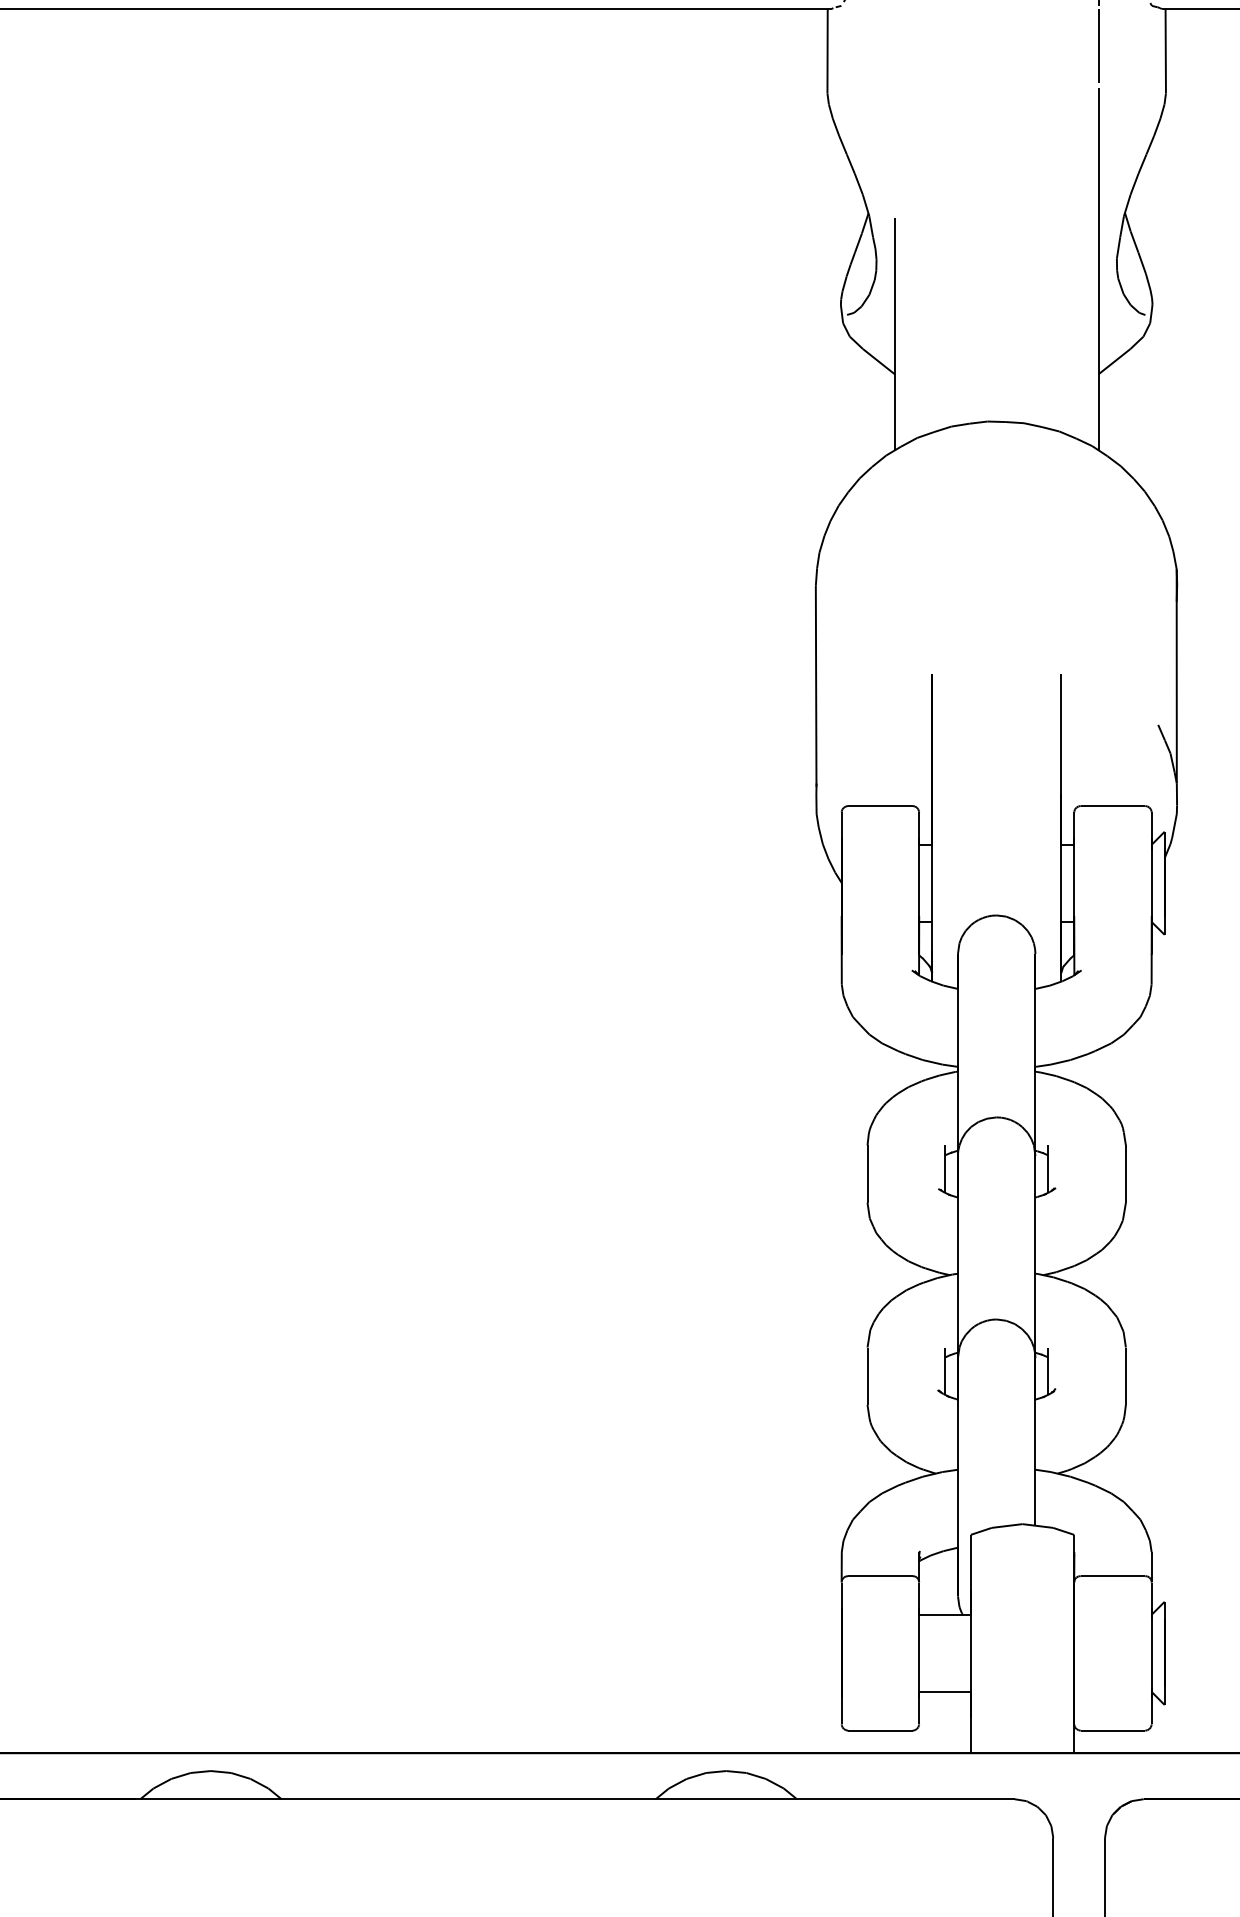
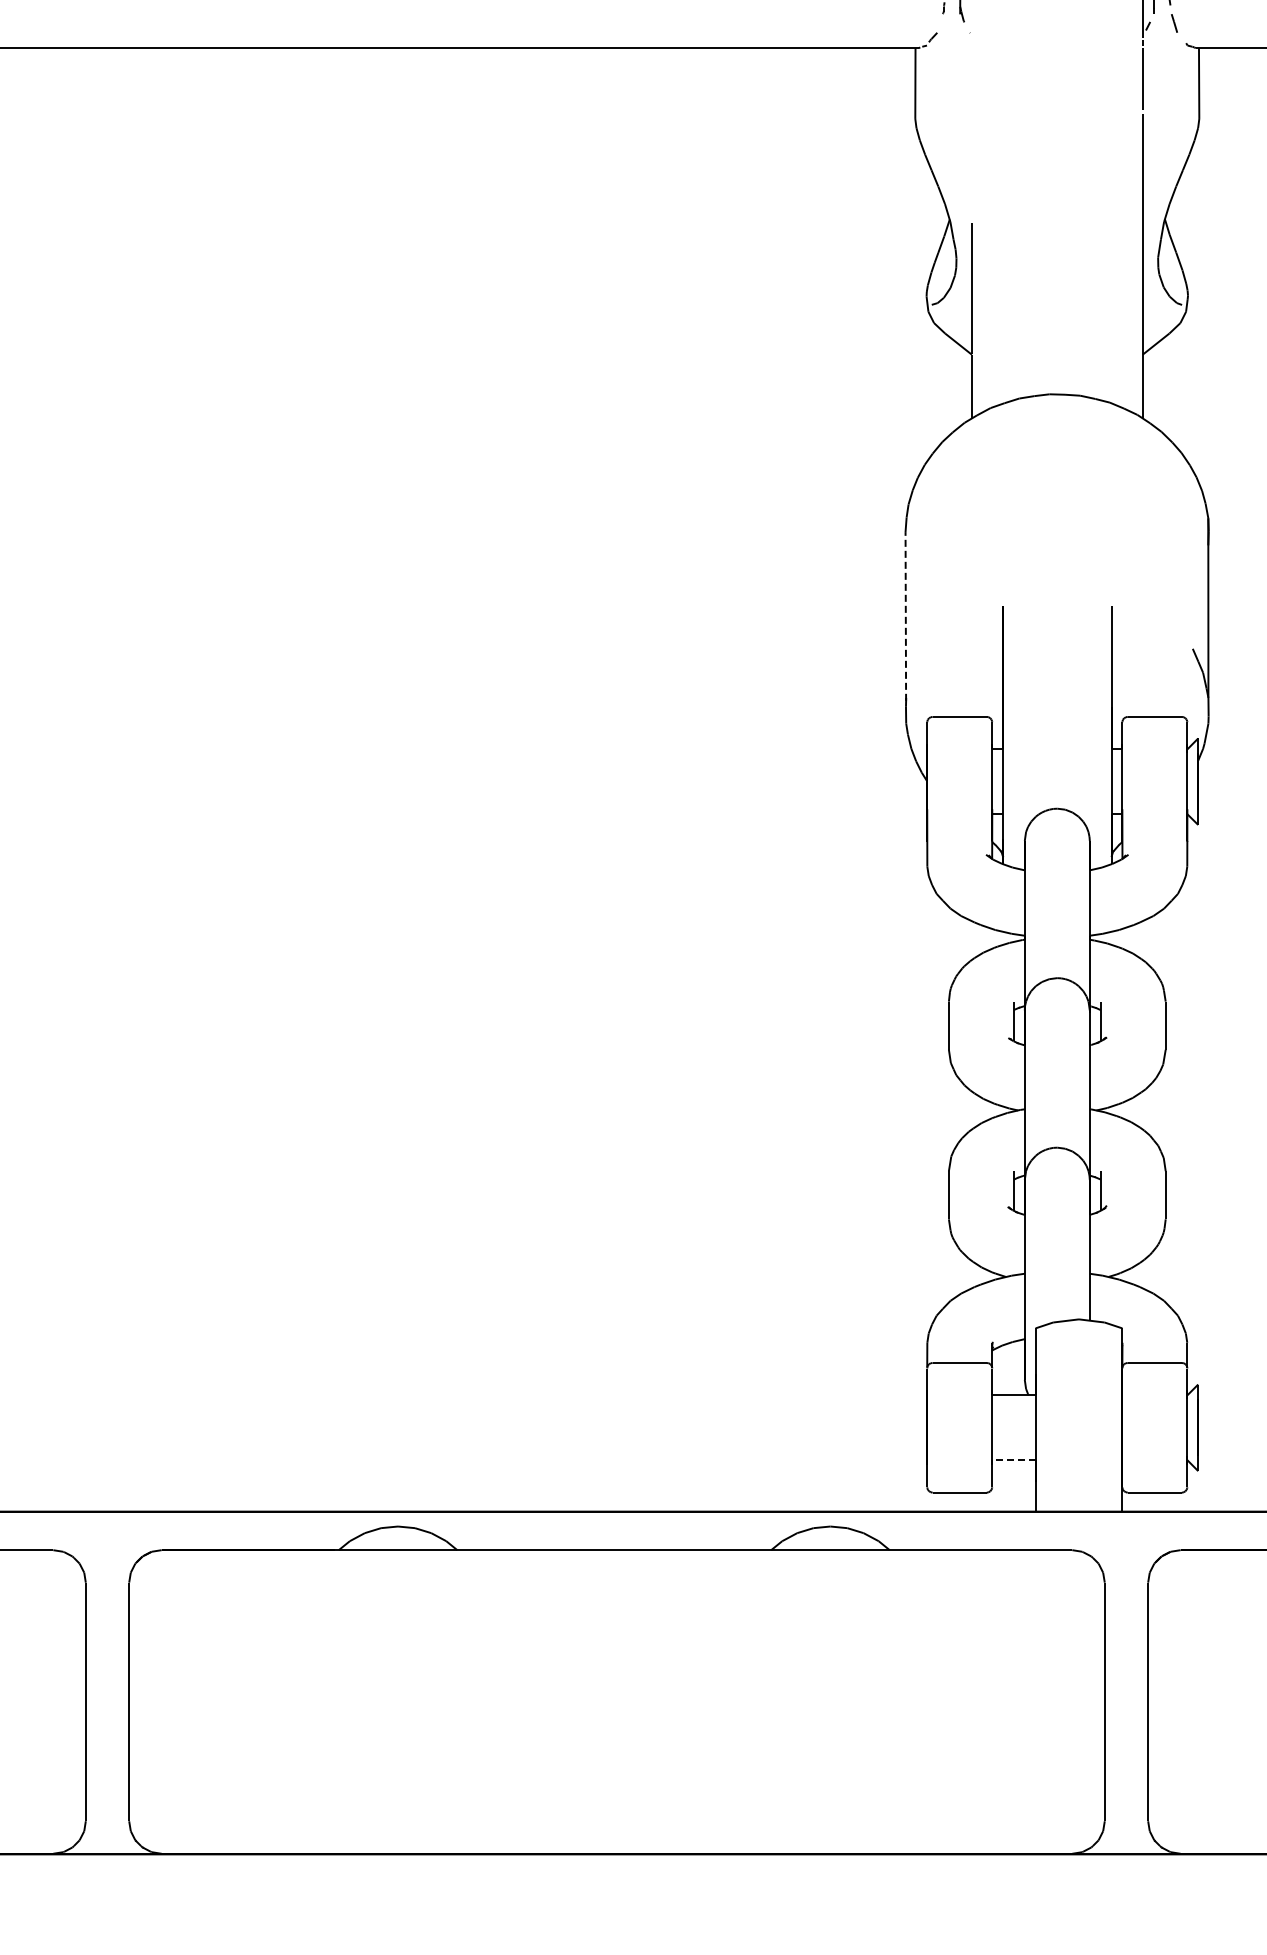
line: (815, 685) -> (905, 615), solid -> dashed
line: (944, 1692) -> (1013, 1460), solid -> dashed

